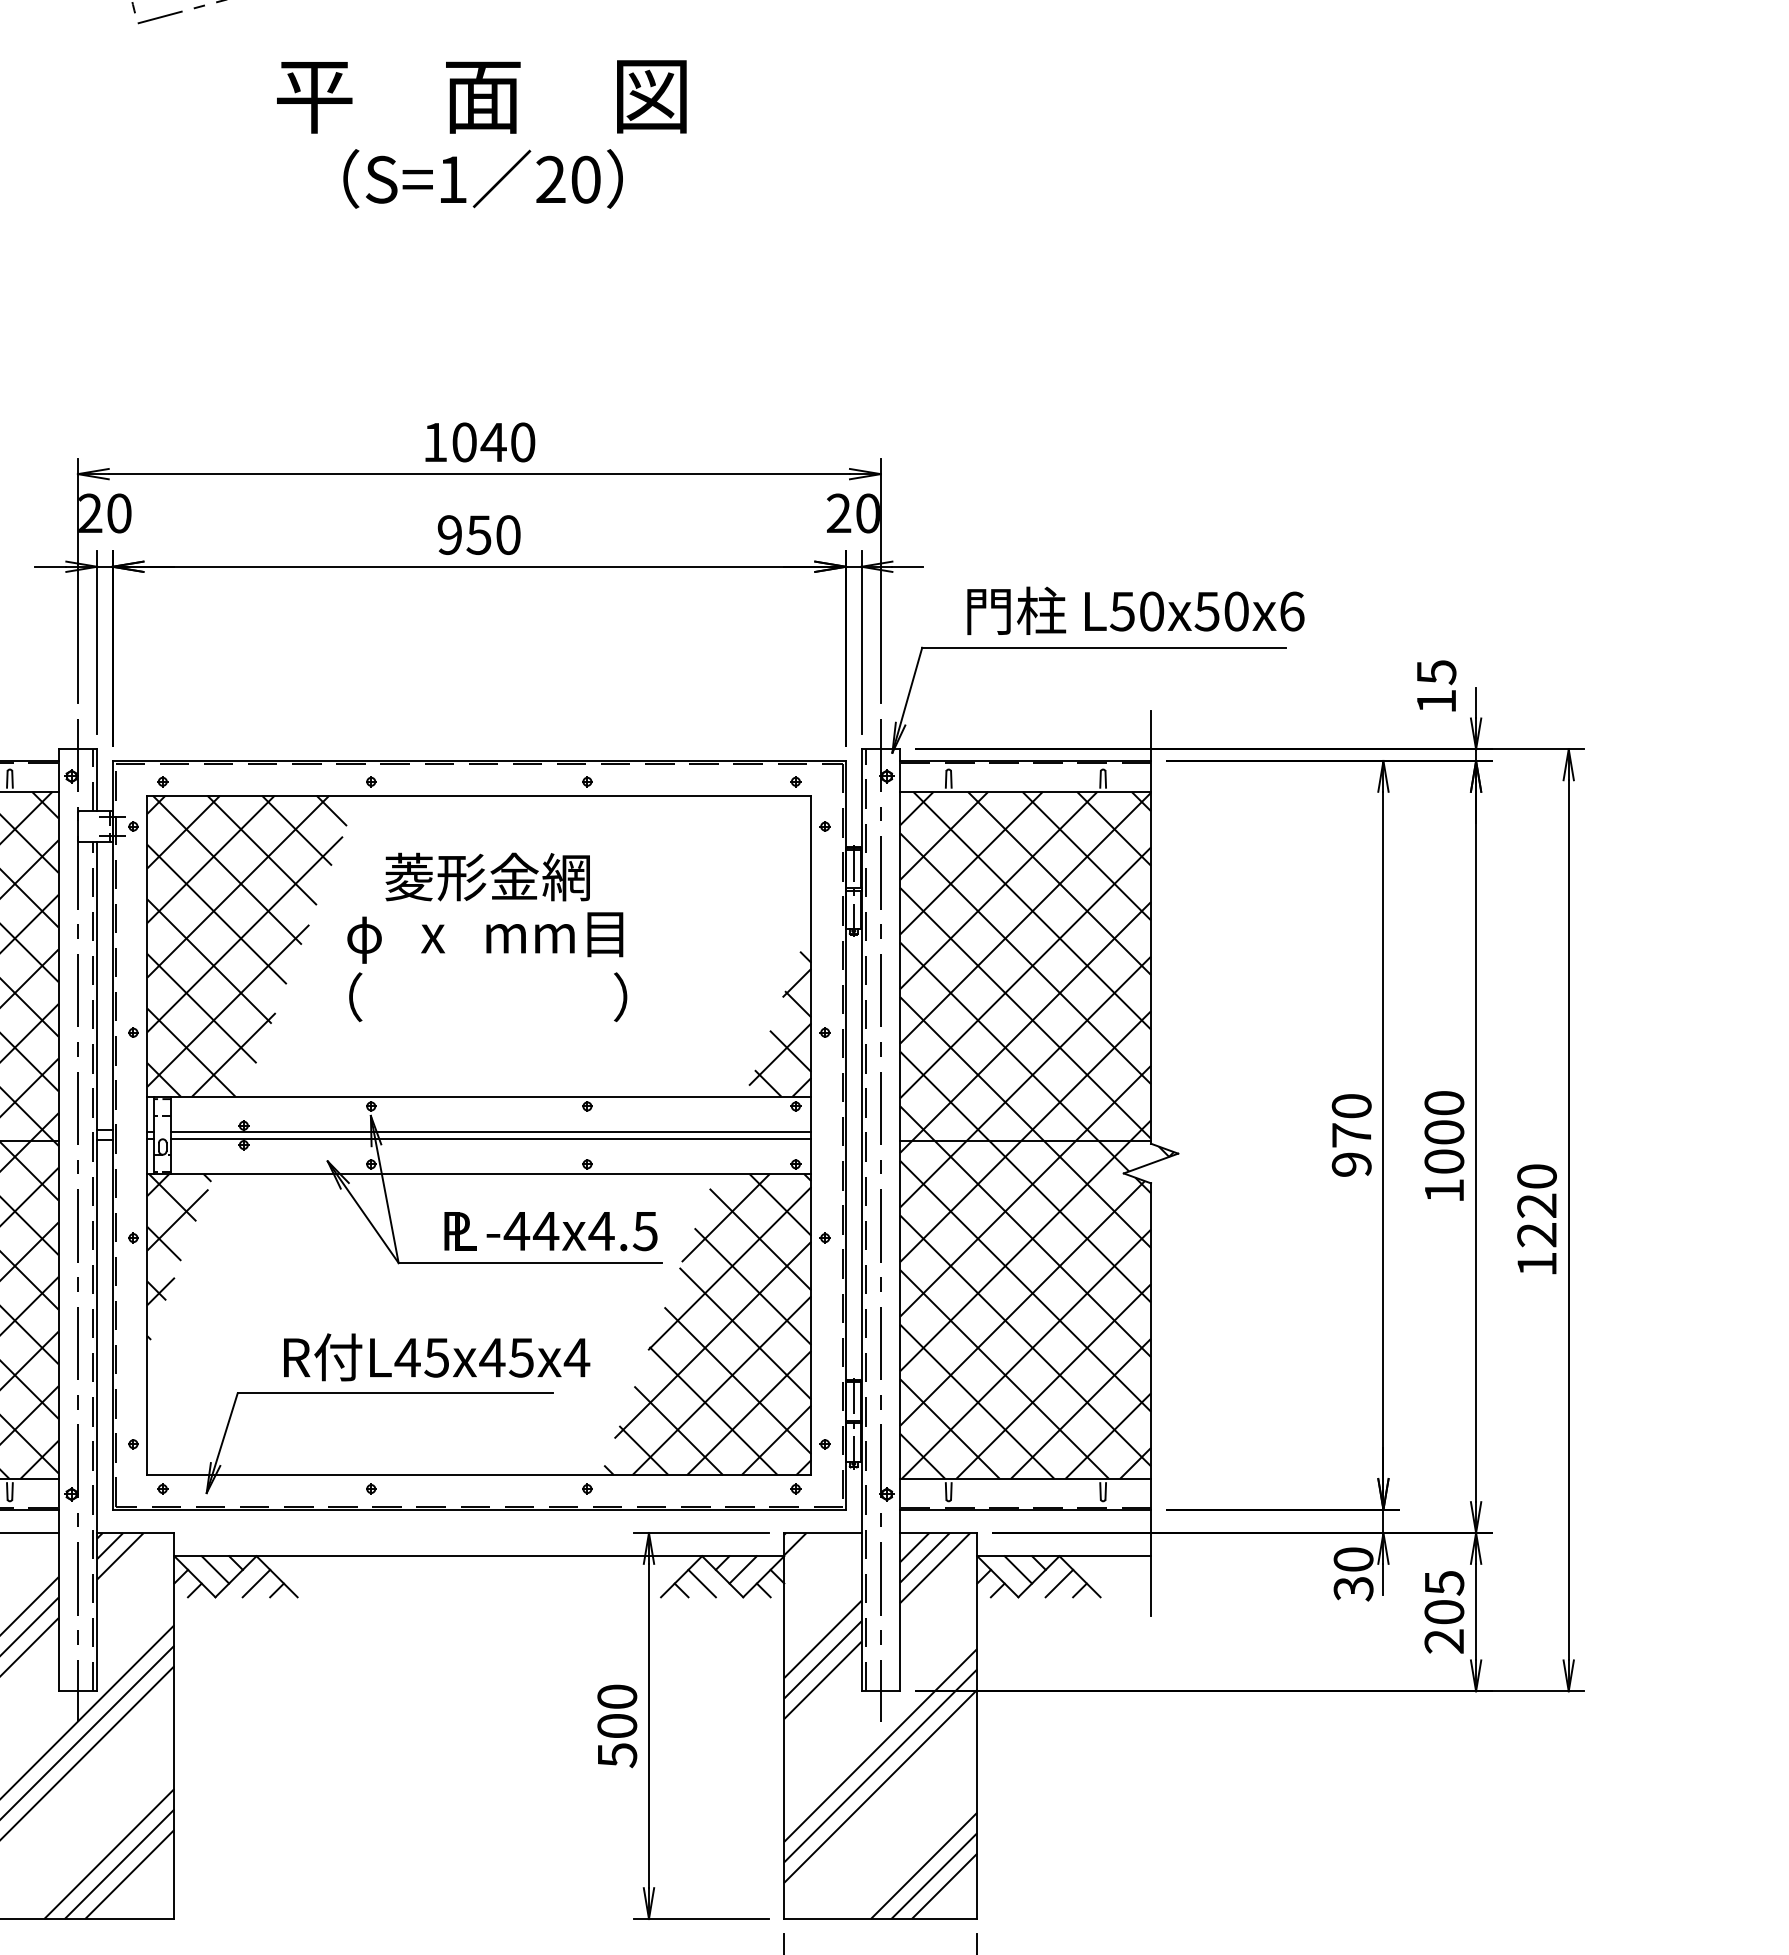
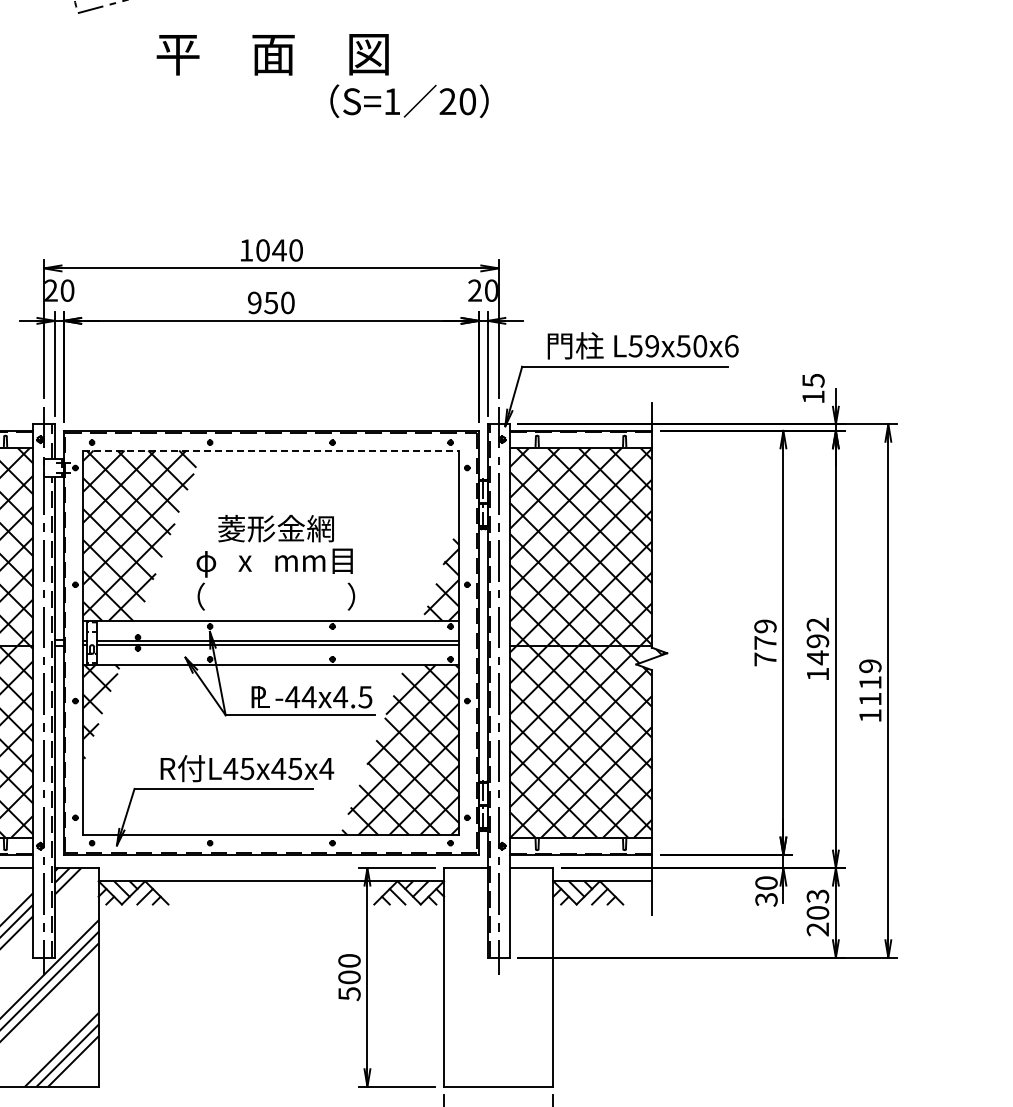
text: (483, 177) -> (409, 100), moved
text: (1152, 612) -> (652, 346), L50x50x6 -> L59x50x6
line: (479, 795) -> (271, 450), solid -> dashed
text: (486, 936) -> (275, 562), moved
text: (1443, 1132) -> (817, 641), 1000 -> 1492
text: (1351, 1134) -> (765, 642), 970 -> 779
text: (1537, 1205) -> (870, 682), 1220 -> 1119
text: (1443, 1581) -> (817, 895), 205 -> 203
hatch: (880, 1726) -> (498, 977), removed

